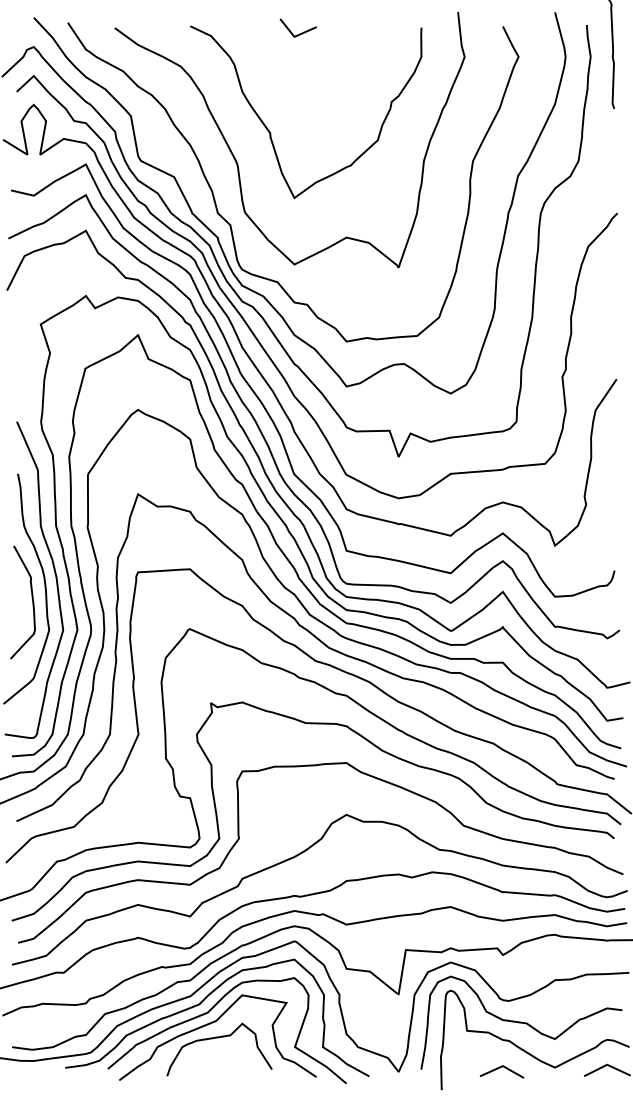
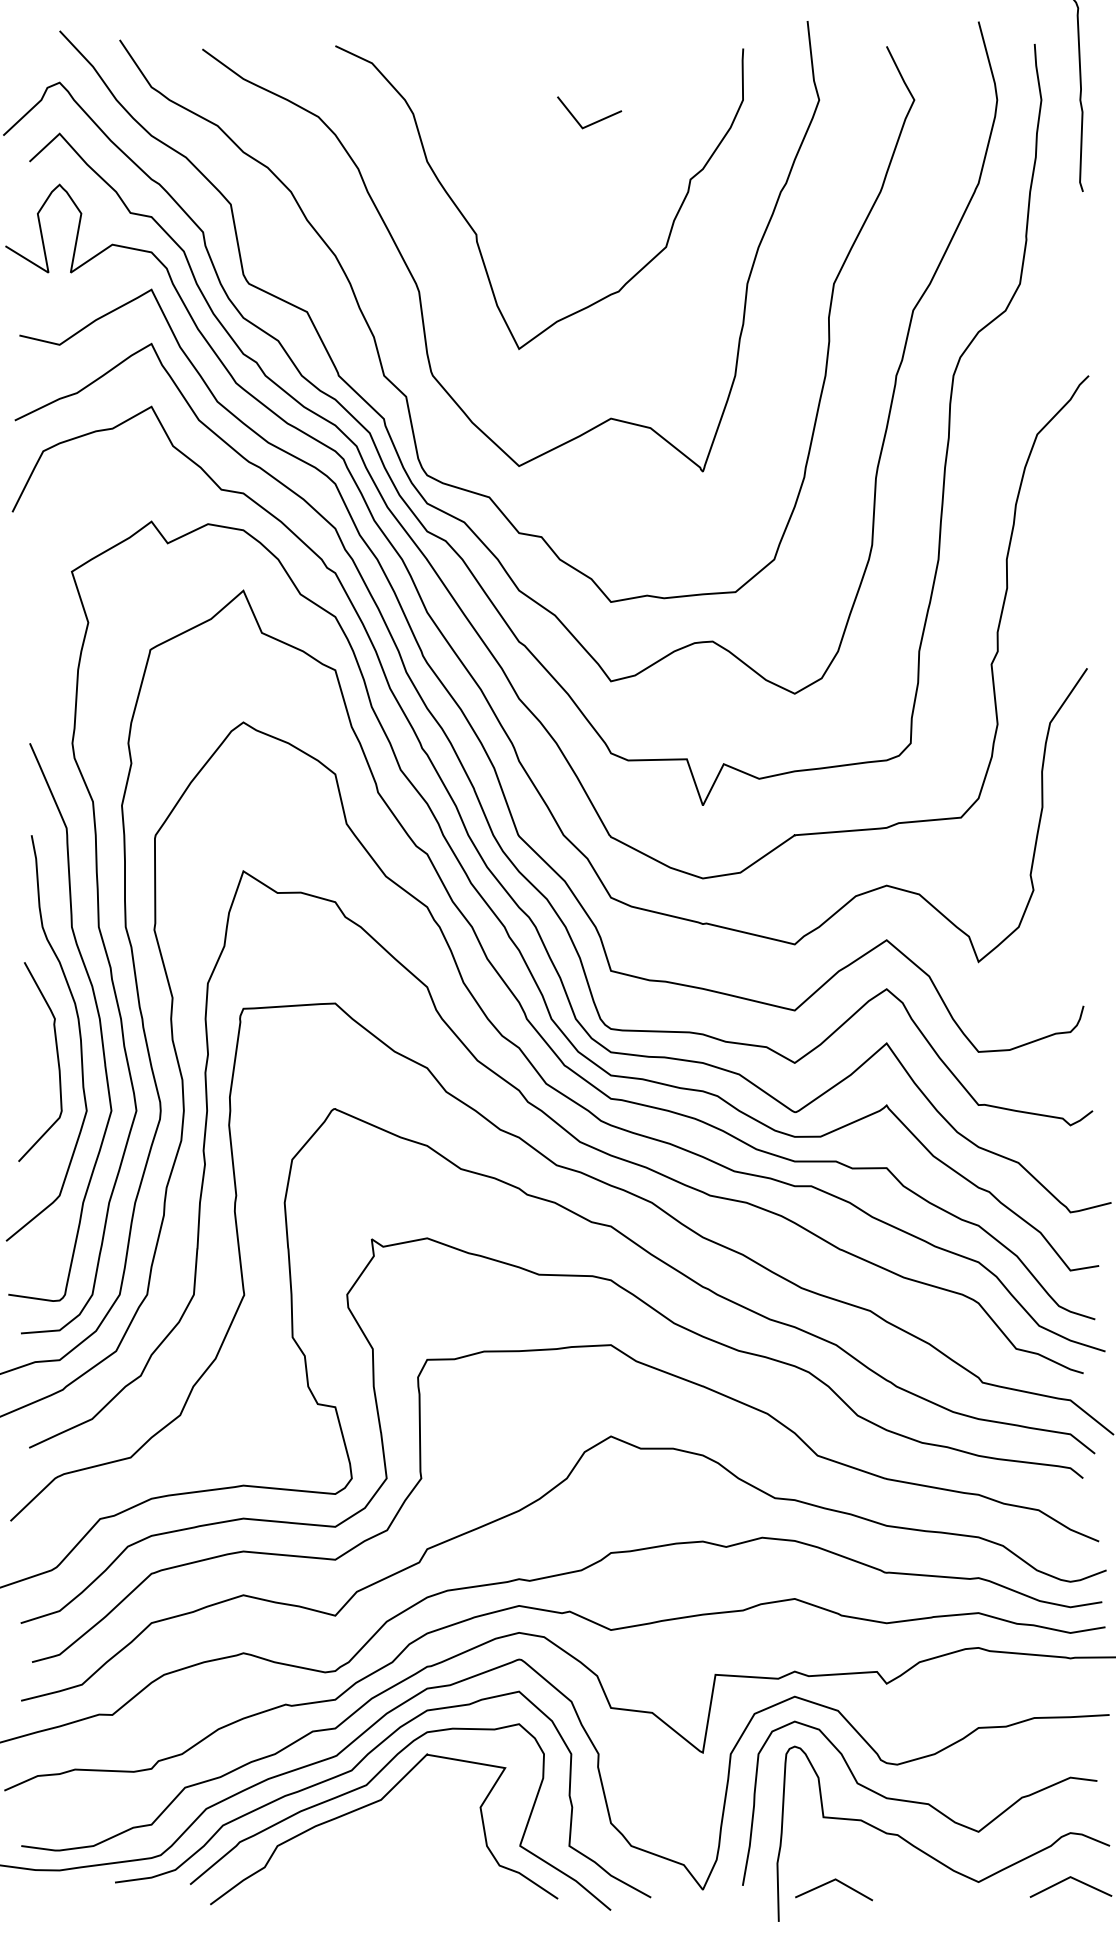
line: (299, 33) -> (591, 122), moved
curve: (218, 1038) -> (385, 1830), removed
line: (500, 1068) -> (831, 1883), moved

